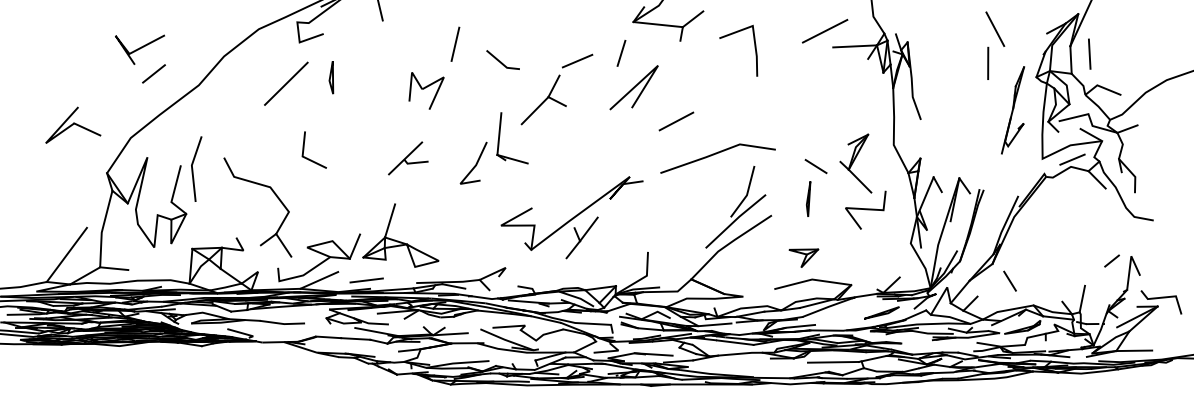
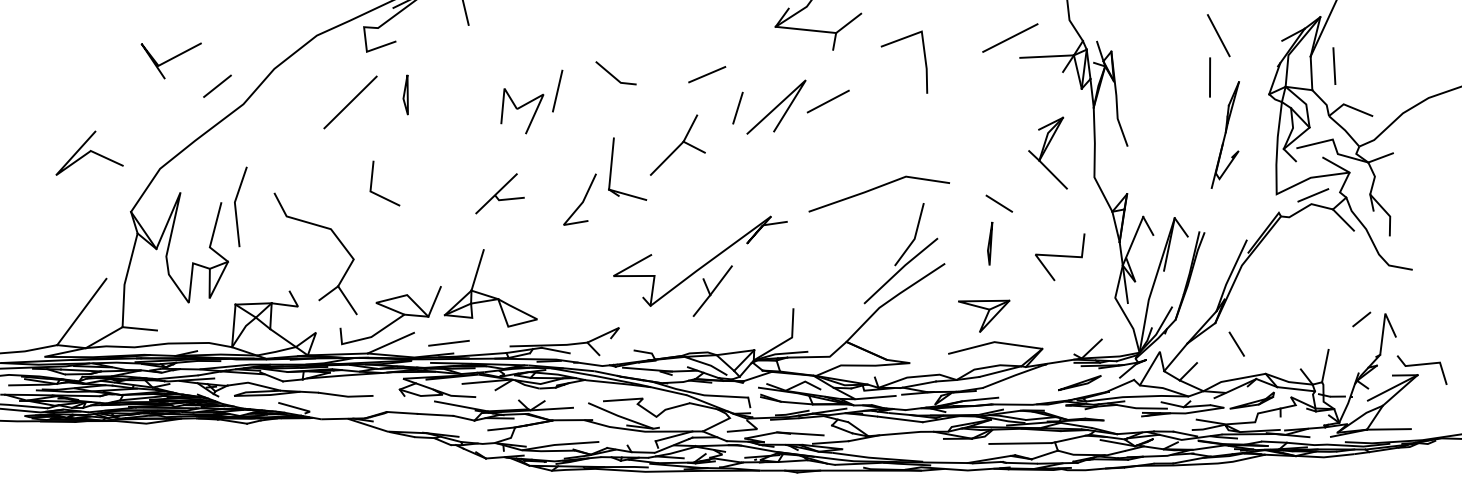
line: (455, 43) -> (557, 90), moved
line: (621, 52) -> (737, 107), moved
line: (153, 73) -> (217, 85), moved
part: (543, 99) -> (677, 144), moved
part: (1012, 109) -> (1224, 134), moved
line: (675, 121) -> (827, 101), moved
part: (855, 163) -> (1047, 152), moved
part: (804, 257) -> (984, 315), size x1.43

